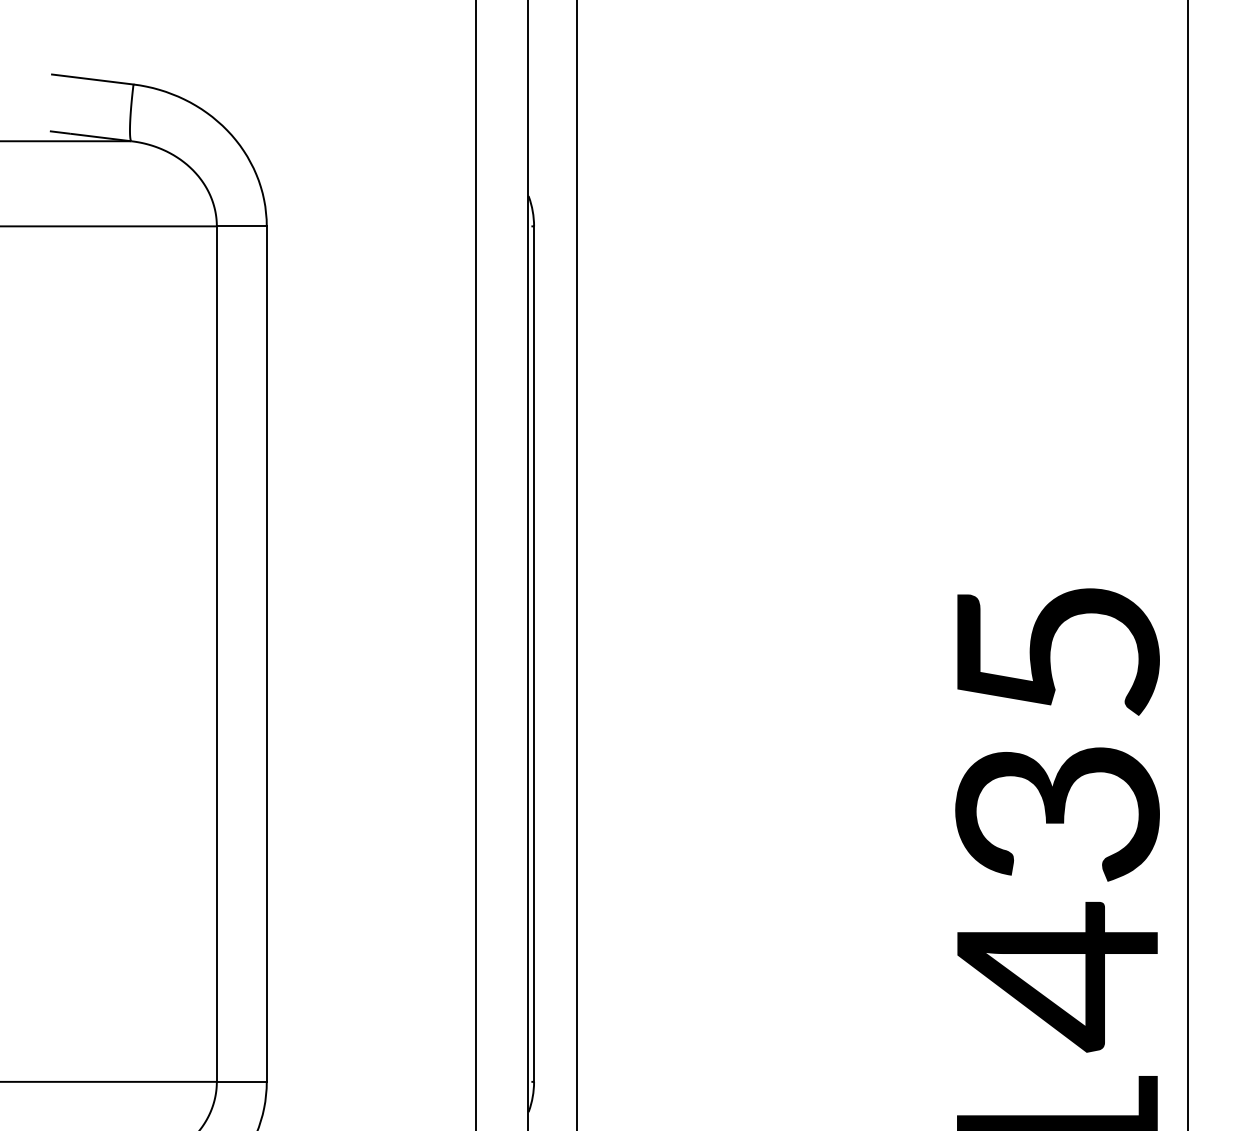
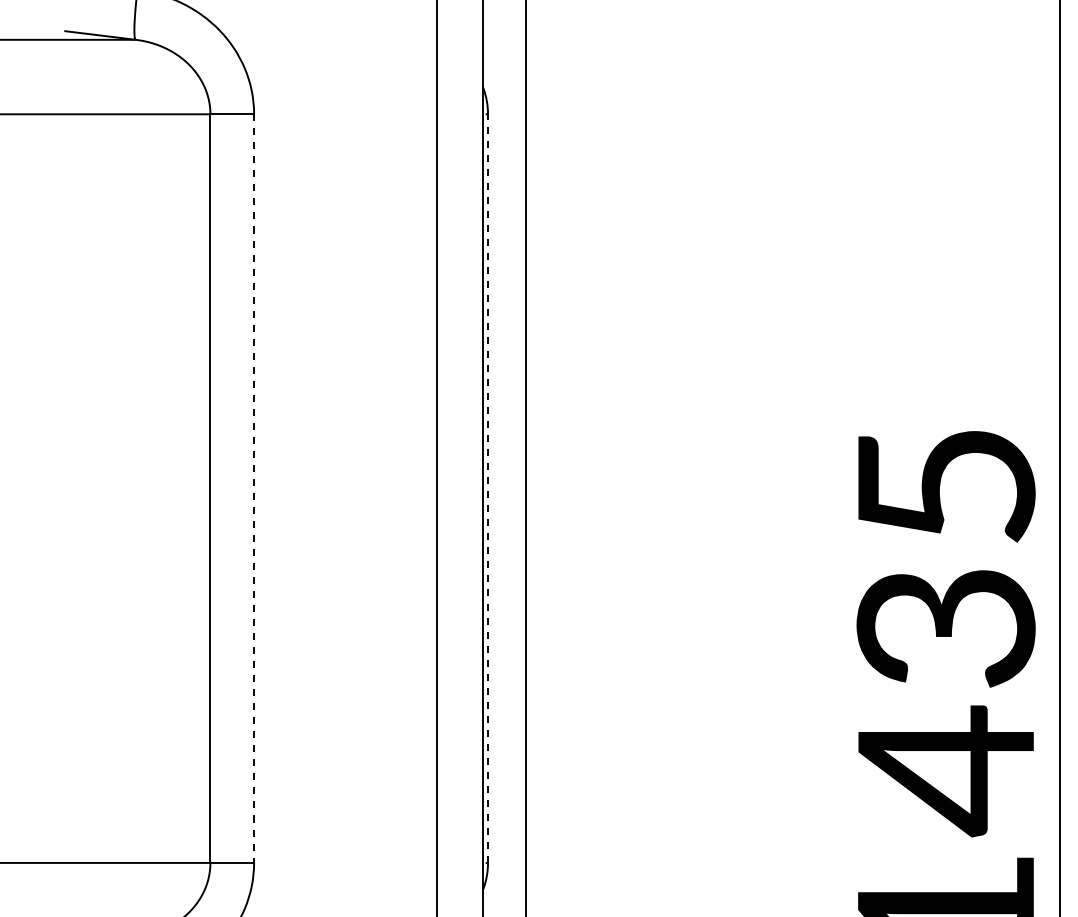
line: (266, 654) -> (253, 488), solid -> dashed
line: (534, 654) -> (488, 488), solid -> dashed

